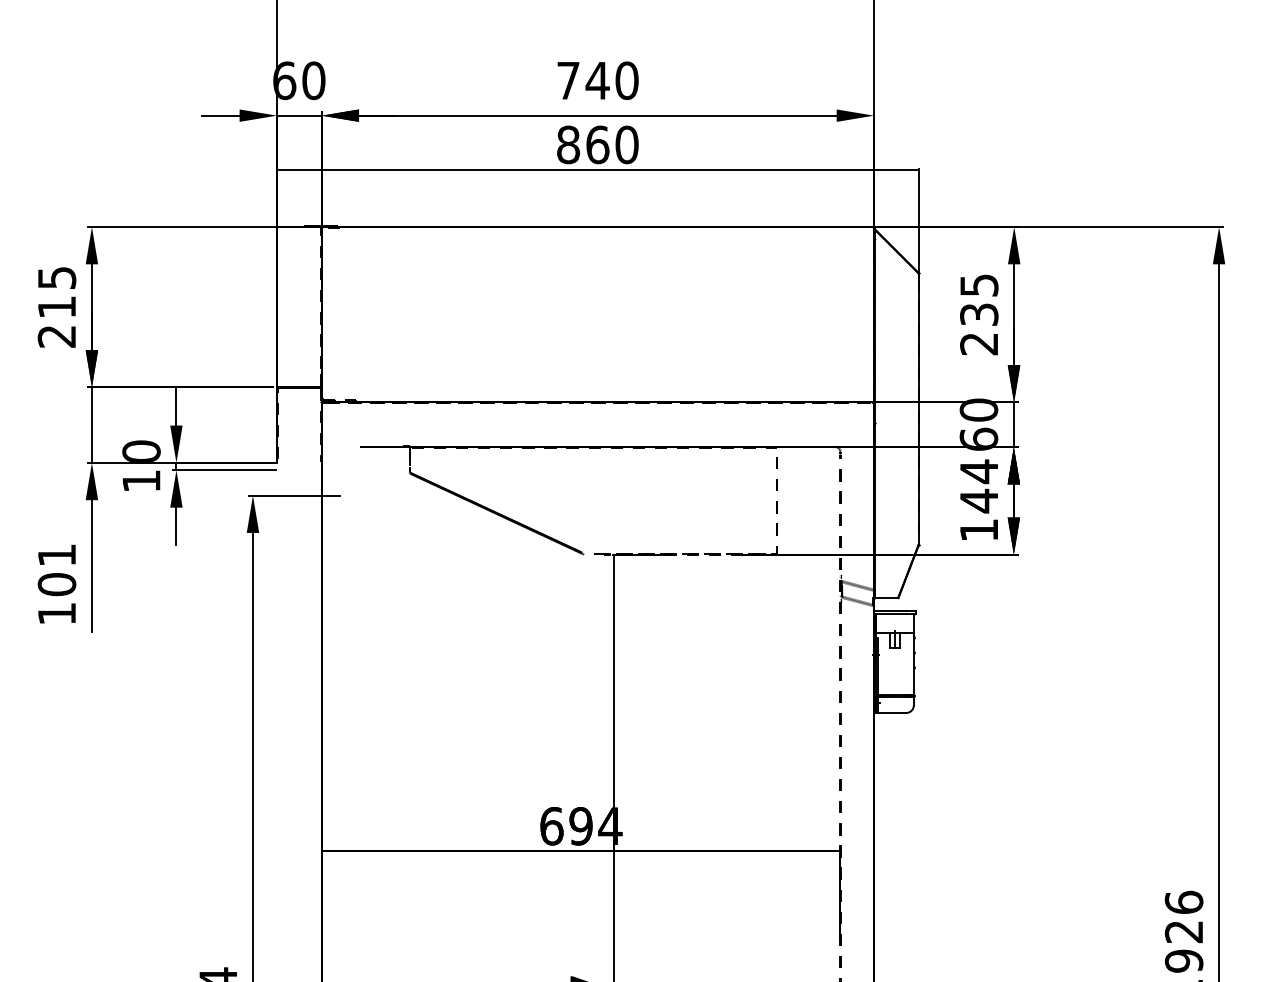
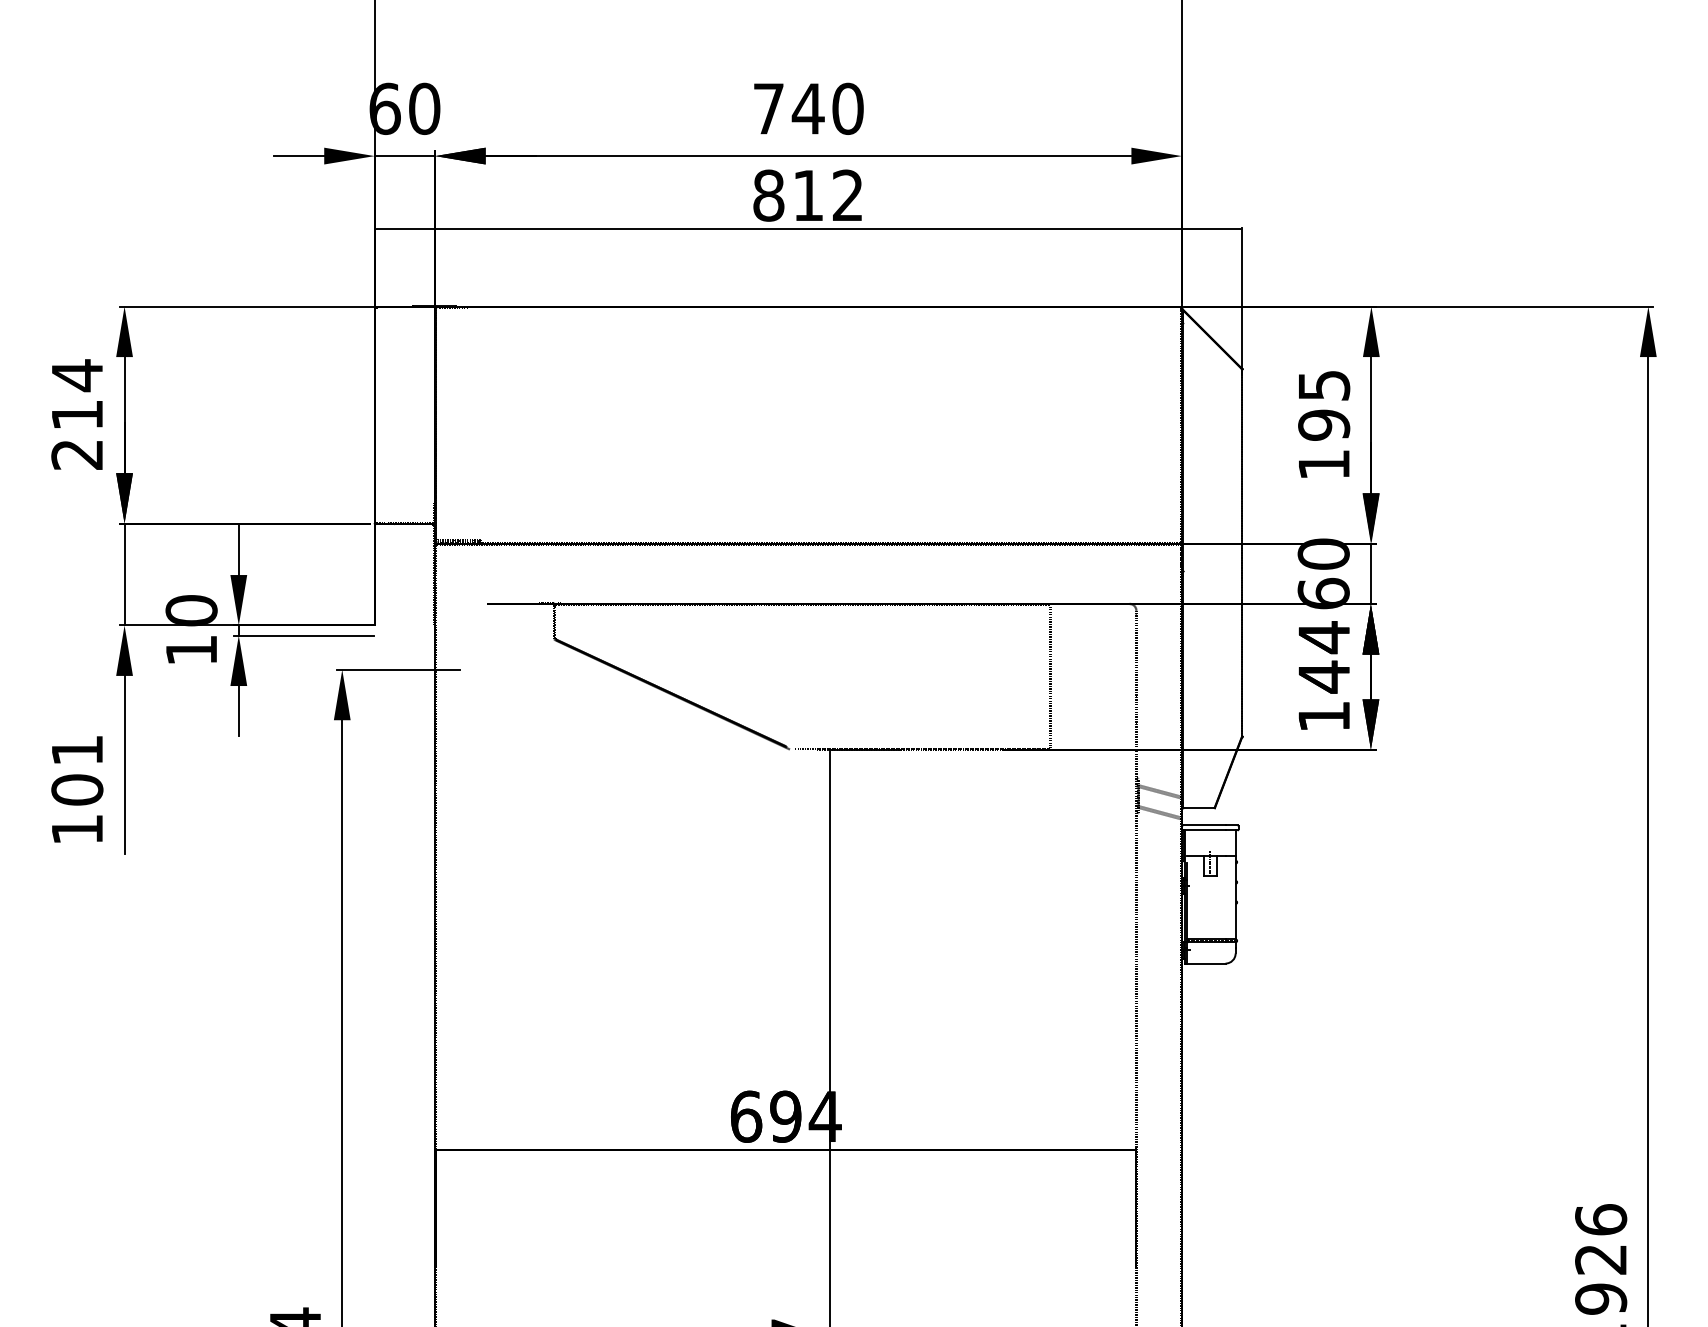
text: (612, 144) -> (828, 195), 860 -> 812
text: (57, 277) -> (77, 375), 215 -> 214
text: (979, 329) -> (1324, 444), 235 -> 195

